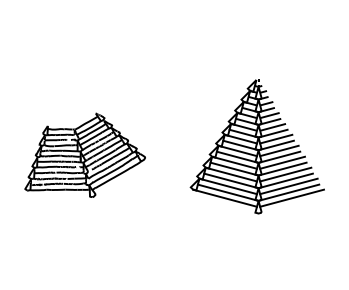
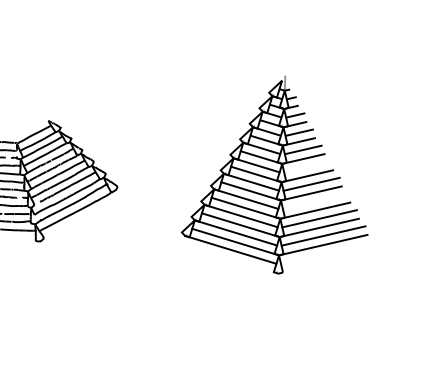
line: (276, 138) -> (308, 166), removed
line: (282, 162) -> (315, 201), removed
line: (291, 197) -> (326, 252), removed

